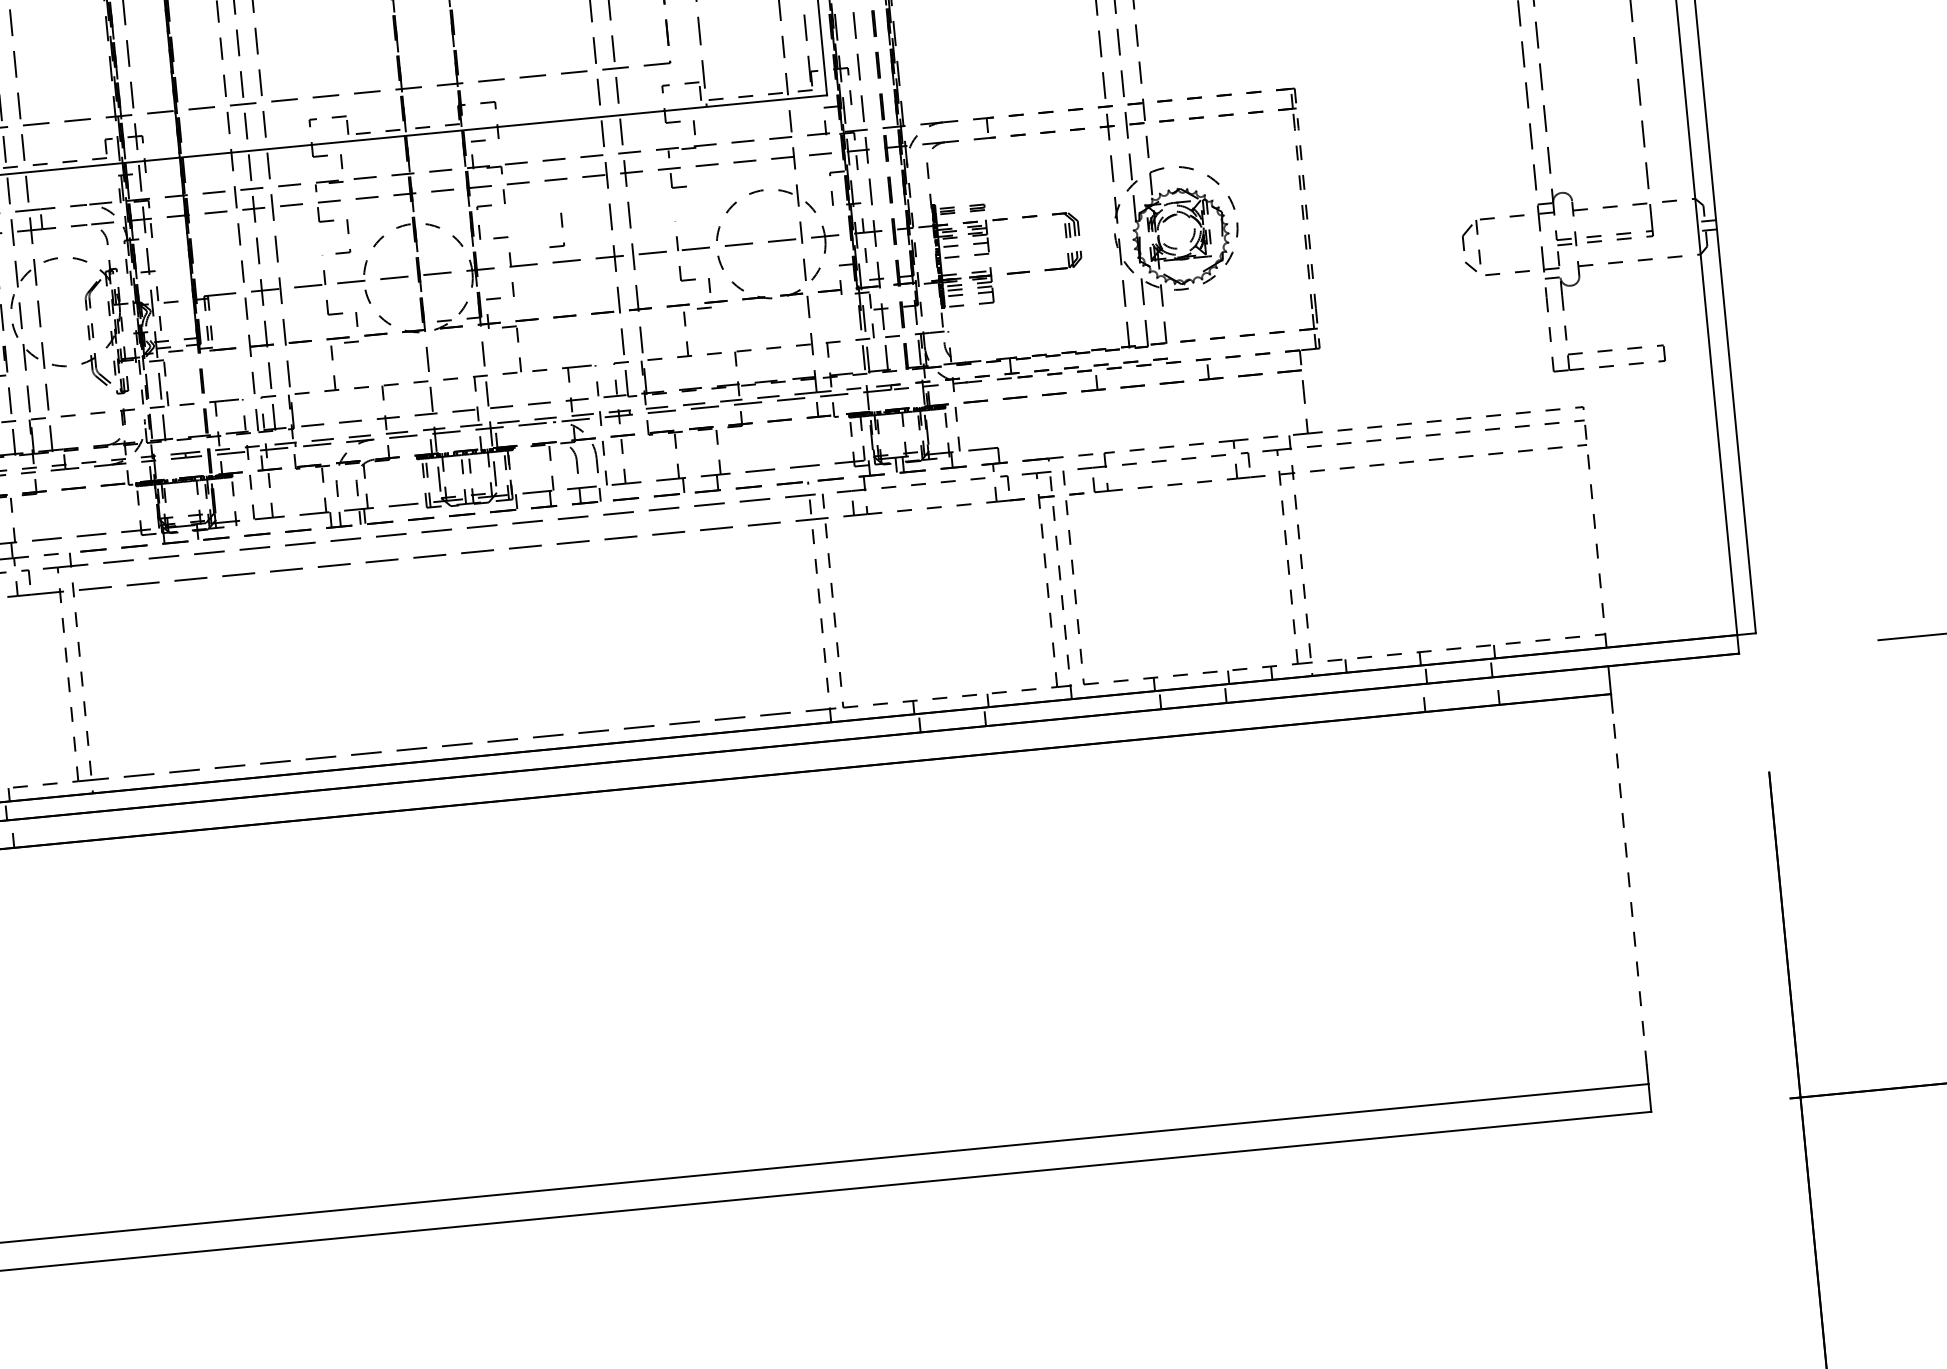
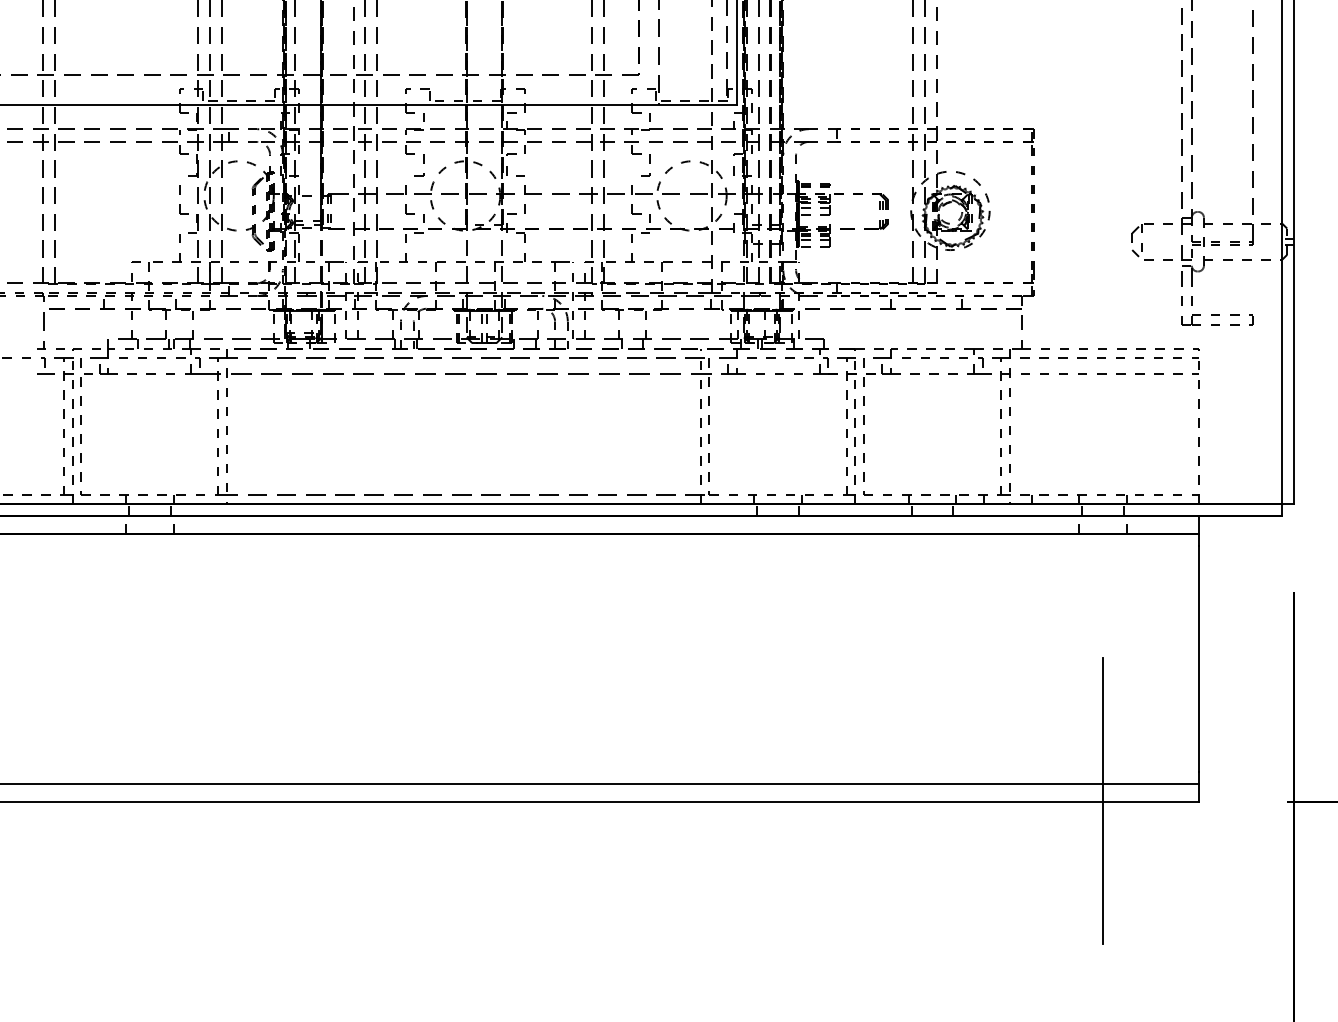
part: (555, 230) -> (645, 165), moved
line: (1629, 888) -> (1198, 658), dashed -> solid
line: (1503, 1124) -> (1103, 800), added

